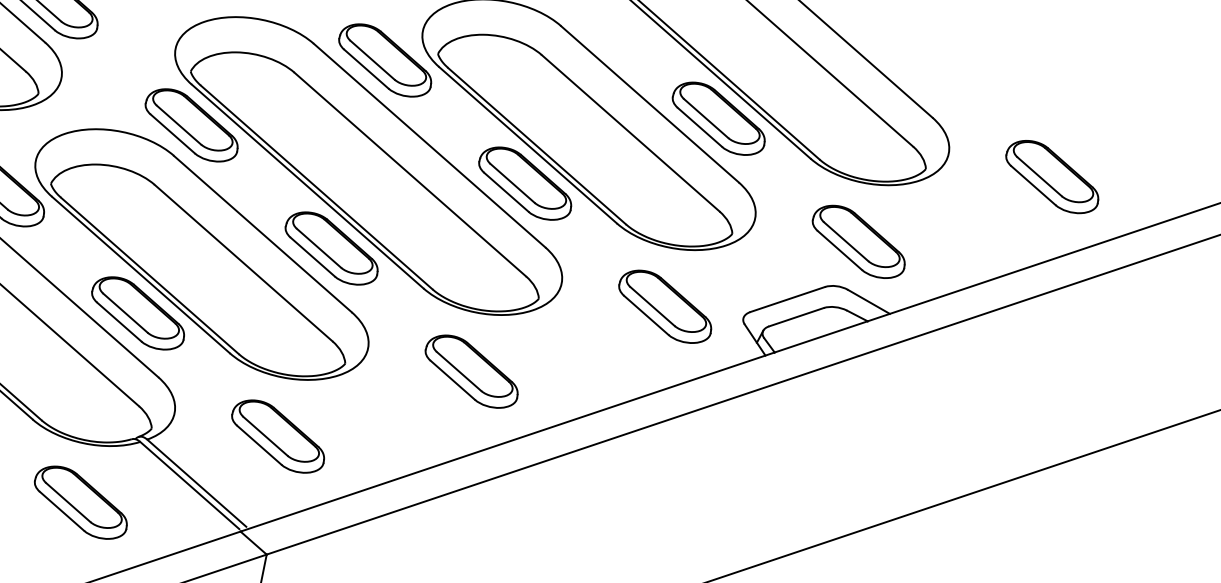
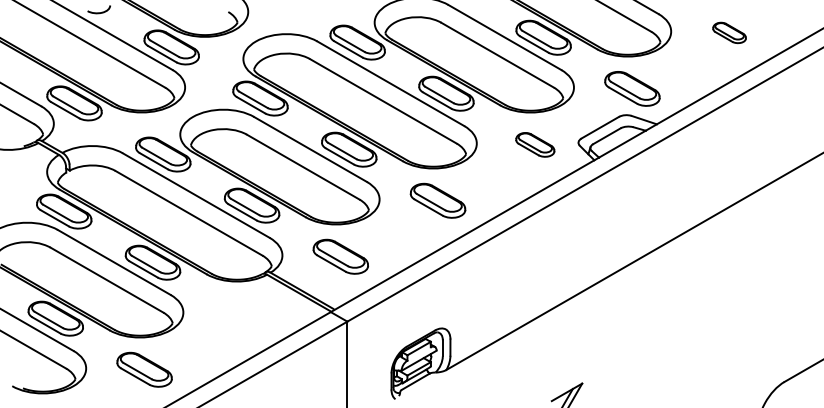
part: (1052, 176) -> (729, 32), size x0.6
part: (666, 306) -> (535, 144), size x0.7
part: (80, 501) -> (241, 313), removed

